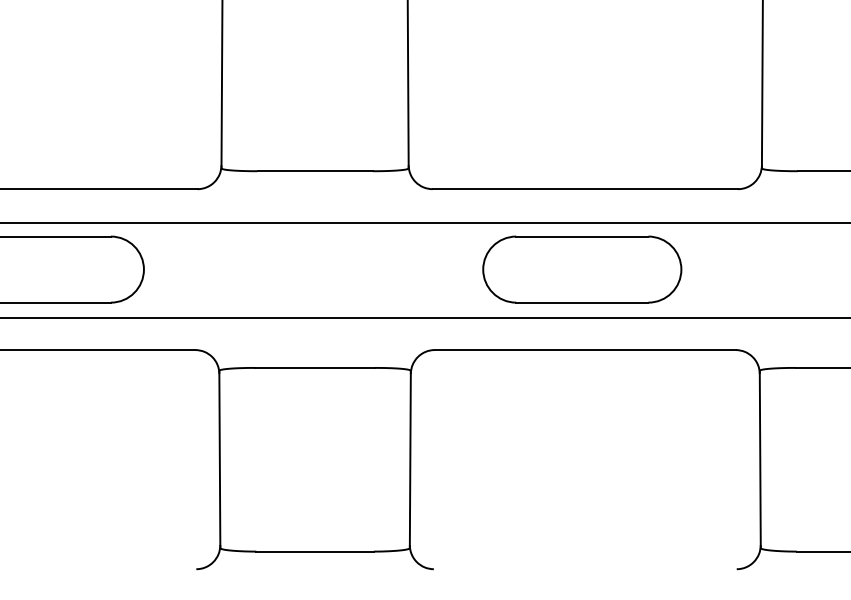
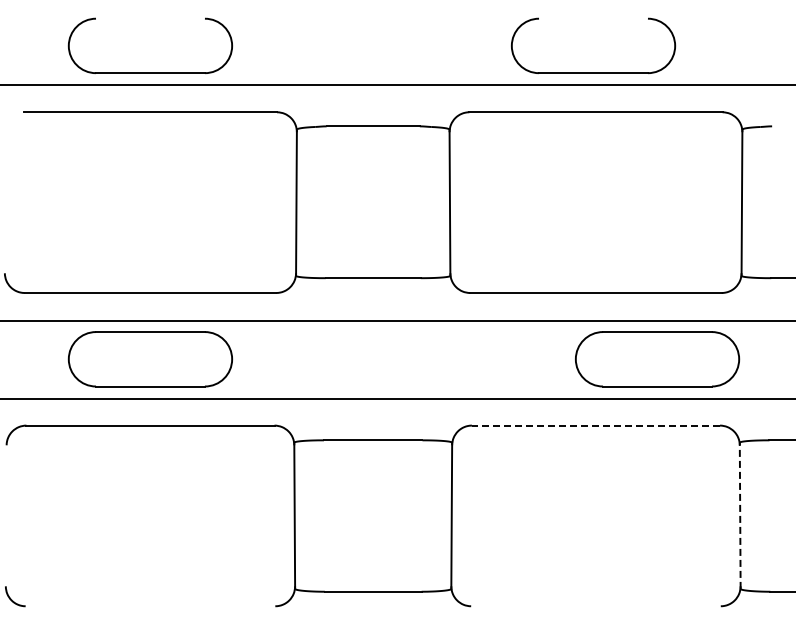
part: (582, 269) -> (657, 359), moved
line: (584, 349) -> (595, 425), solid -> dashed
line: (760, 459) -> (740, 515), solid -> dashed

